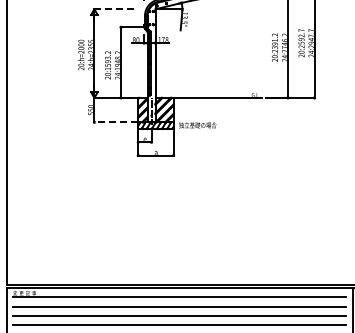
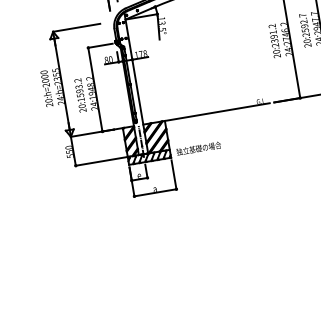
line: (114, 9) -> (77, 28), dashed -> solid
line: (116, 122) -> (102, 161), dashed -> solid

